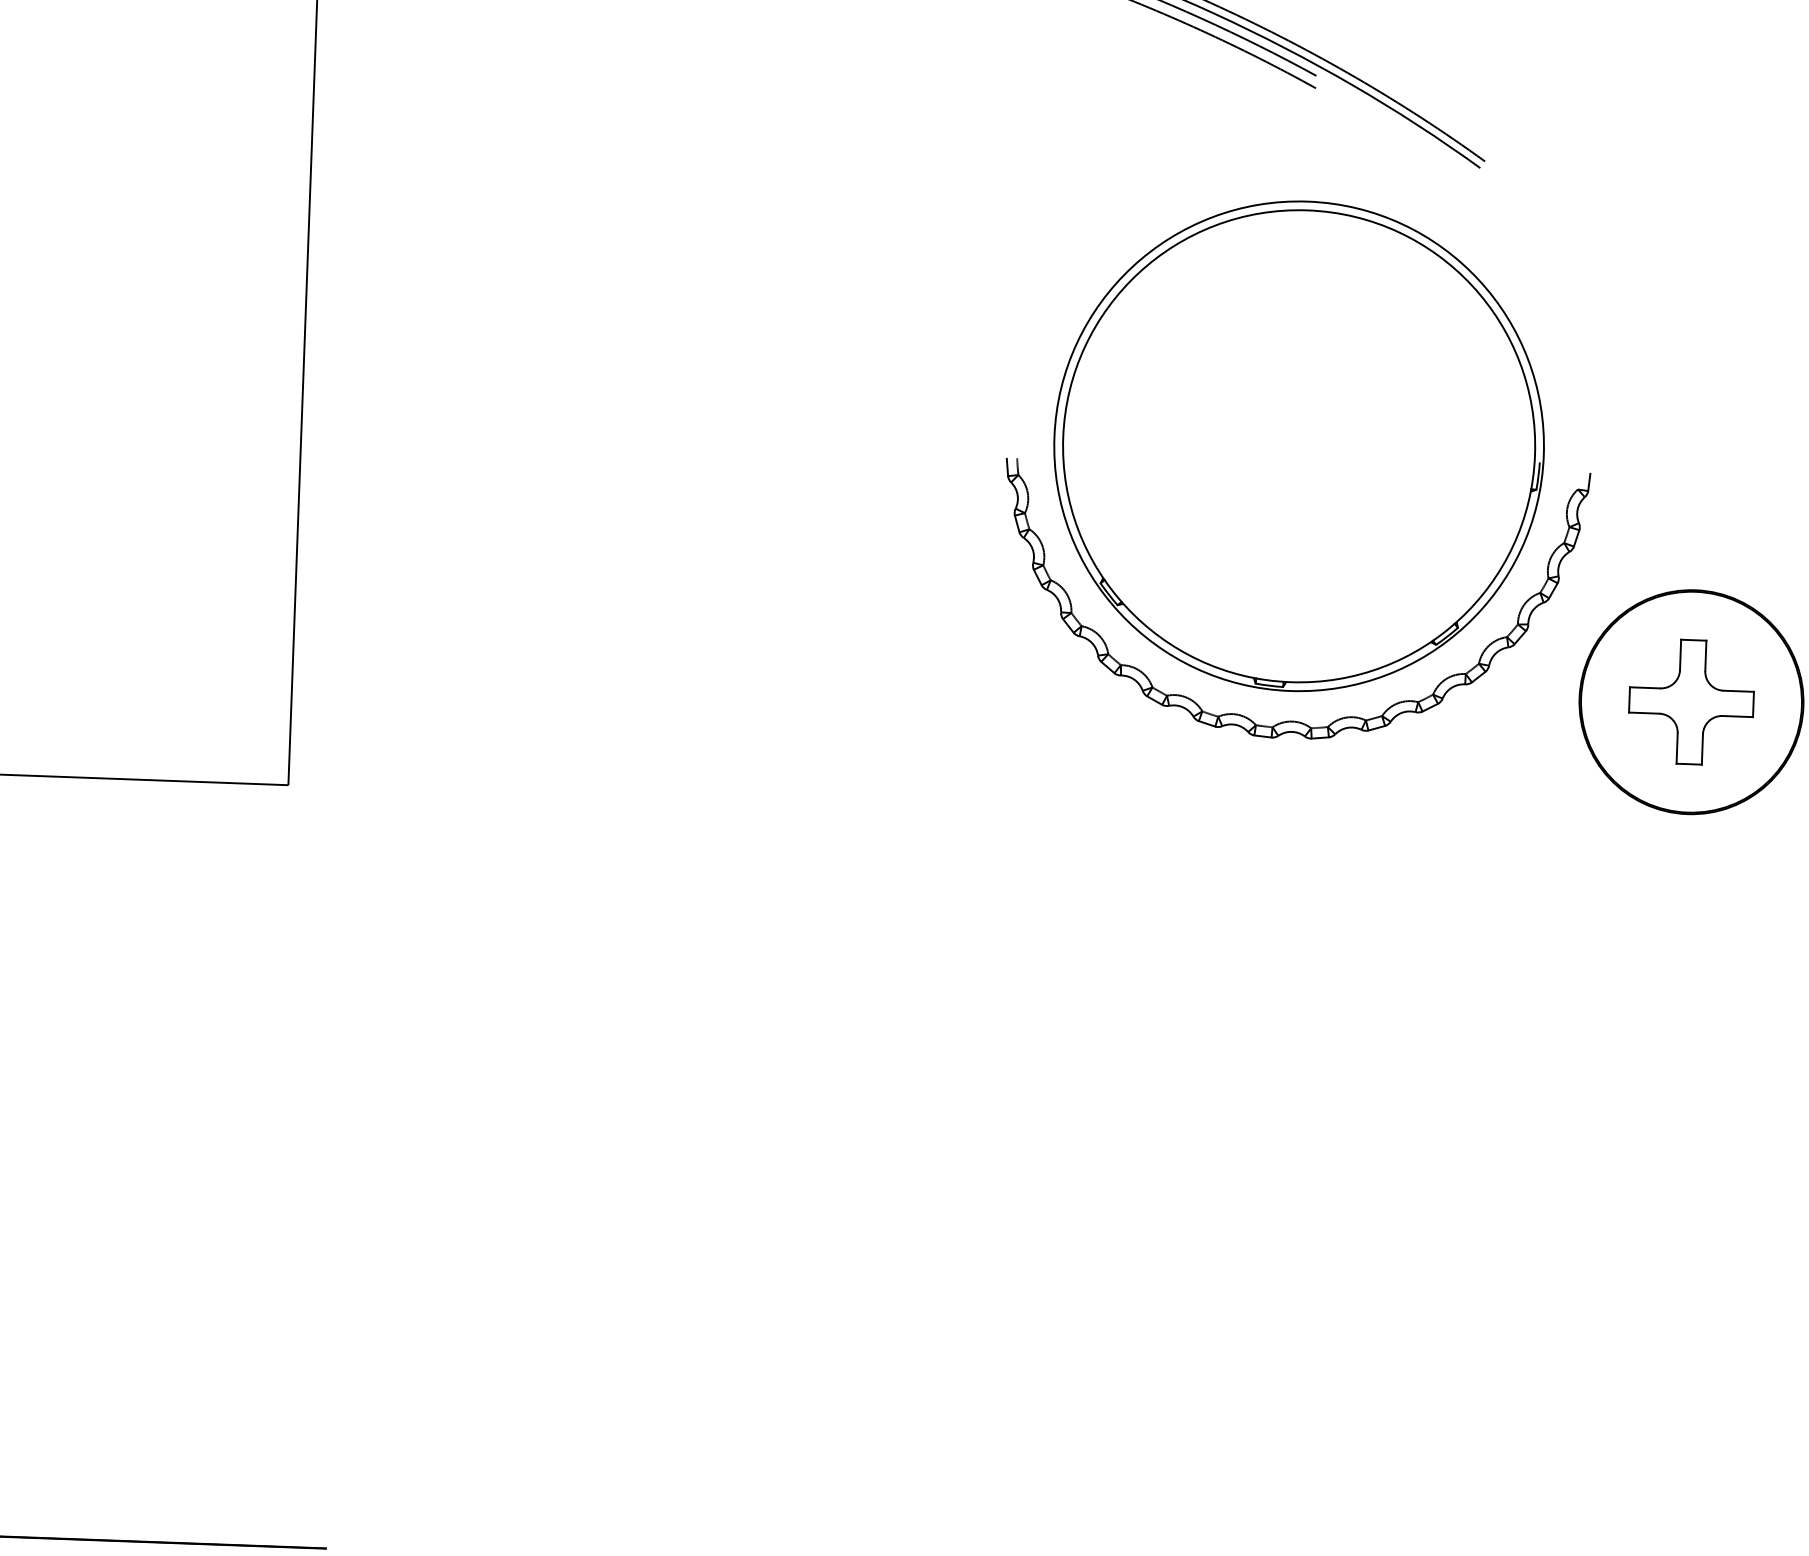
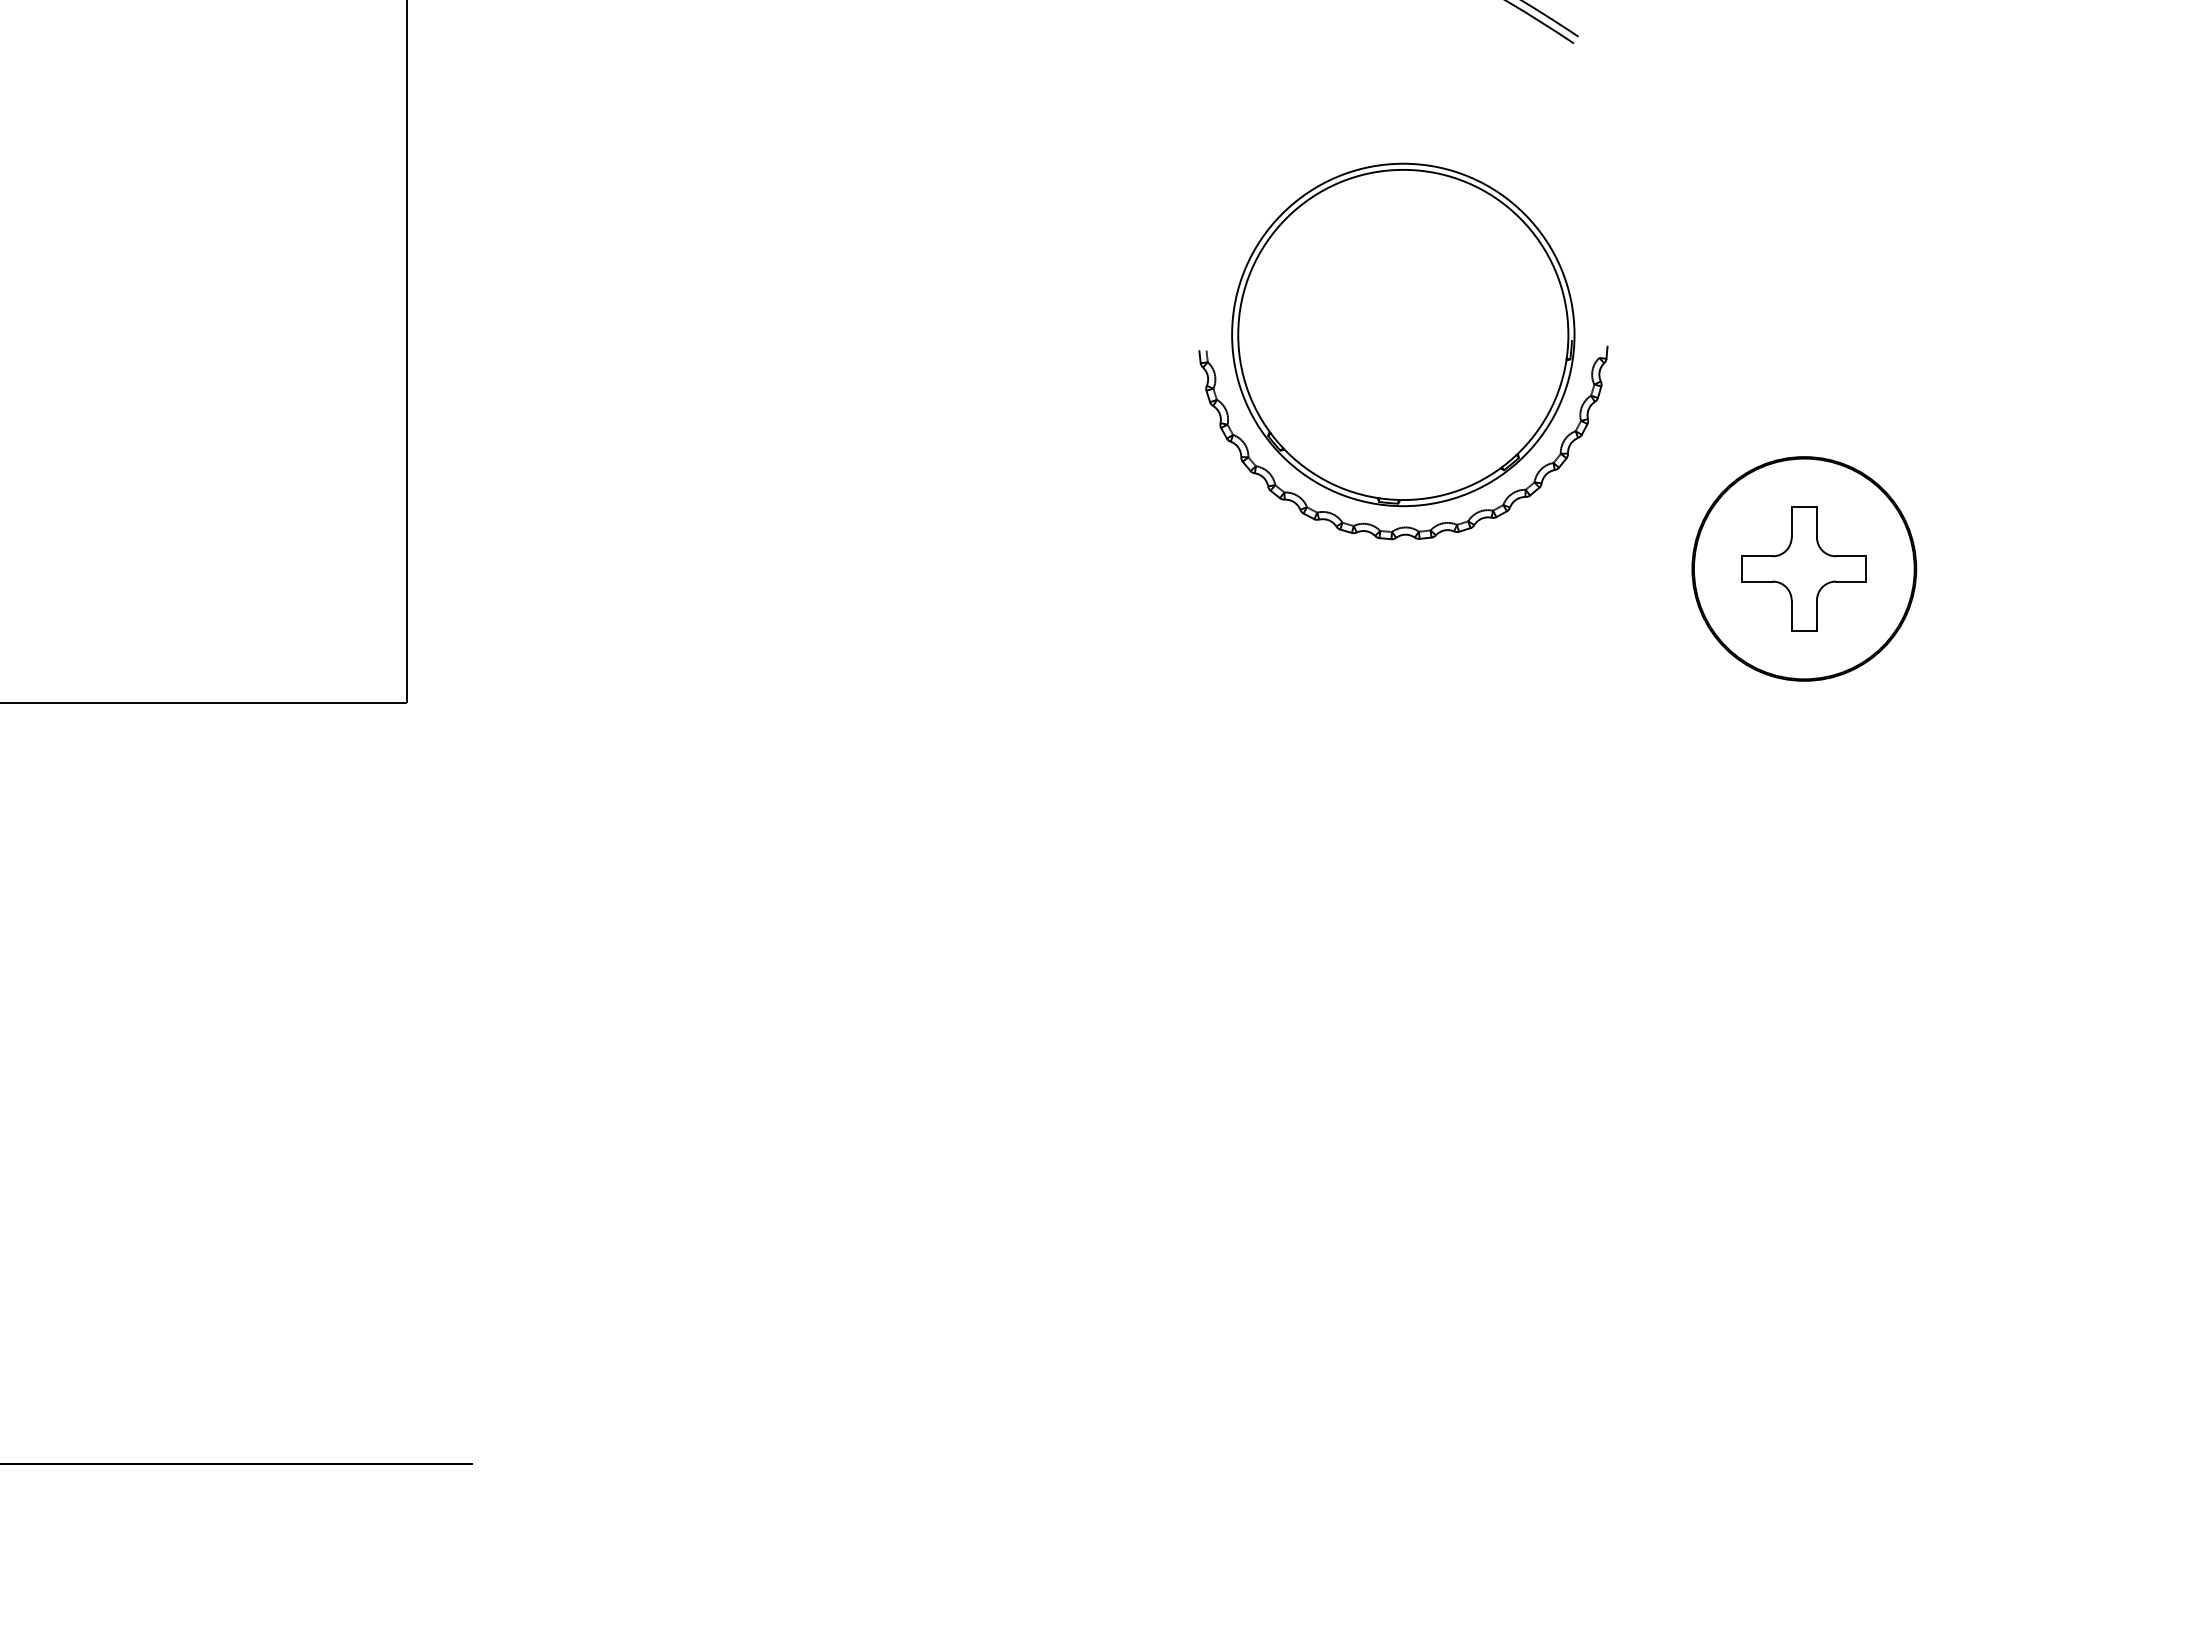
part: (1298, 469) -> (1403, 351), size x0.7

